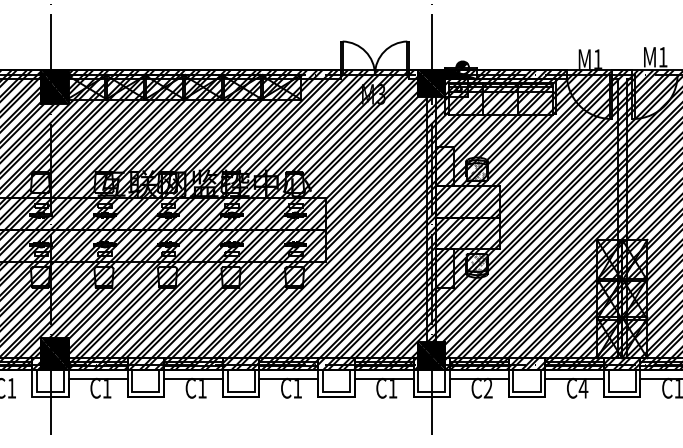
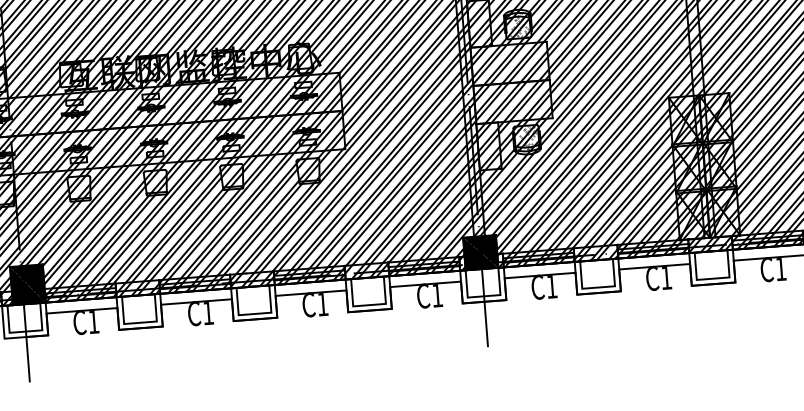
text: (487, 389) -> (550, 287), C2 -> C1
text: (583, 389) -> (666, 278), C4 -> C1

